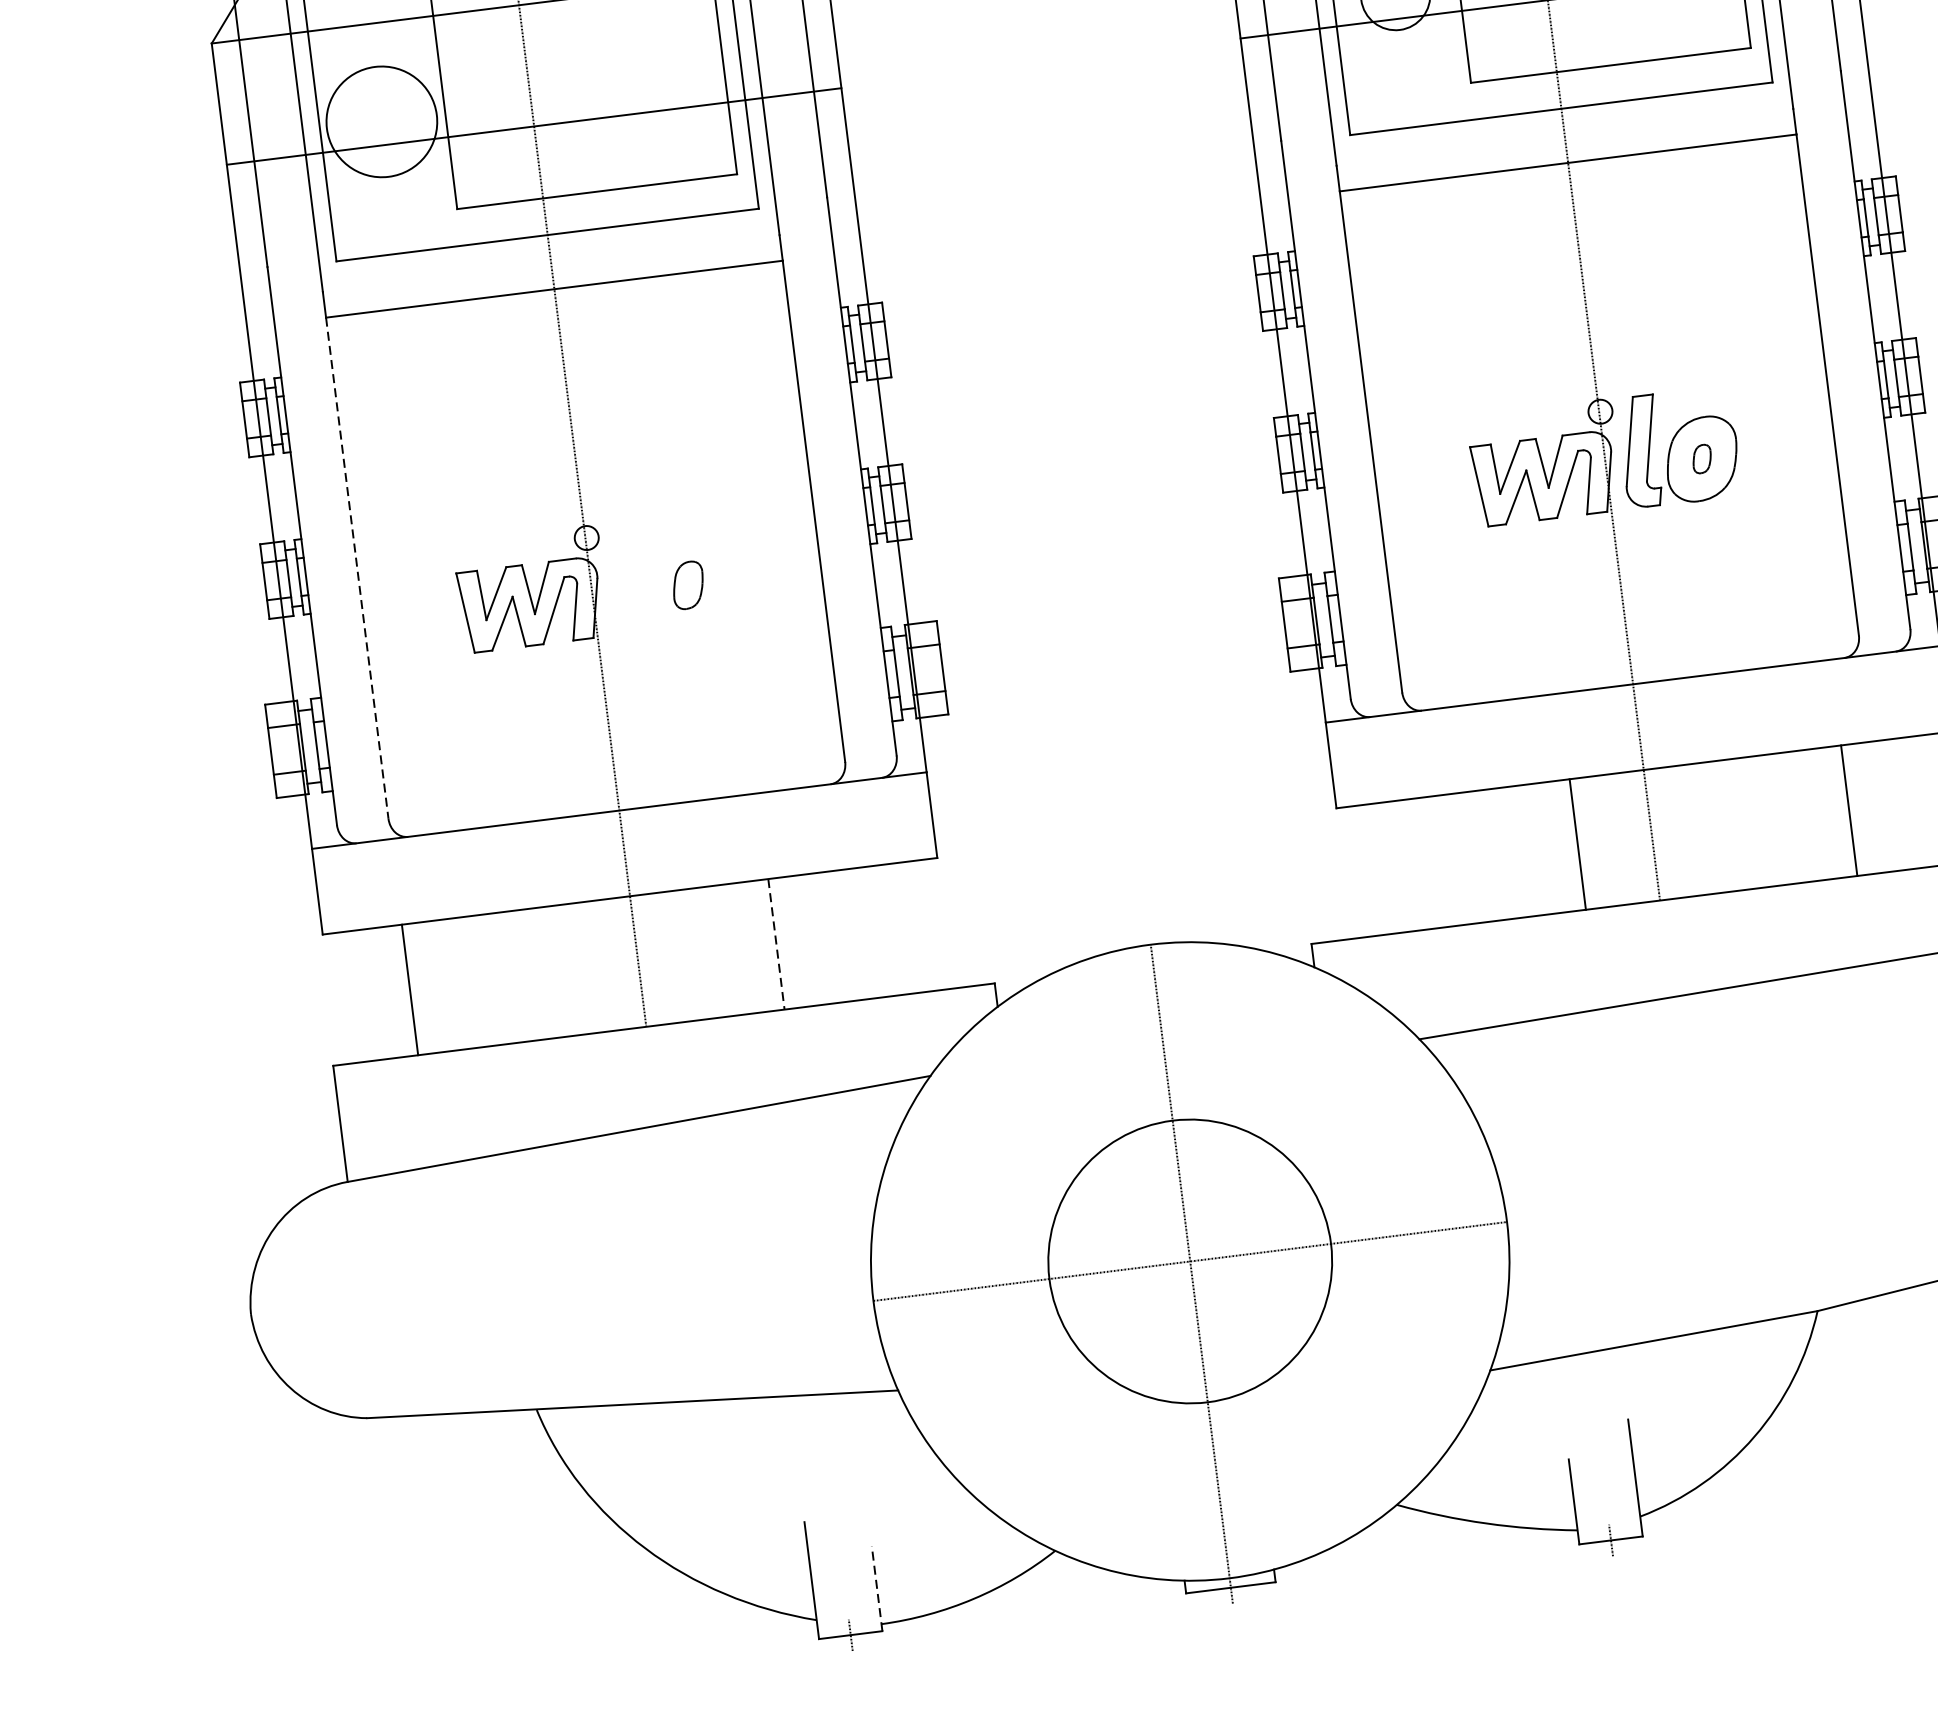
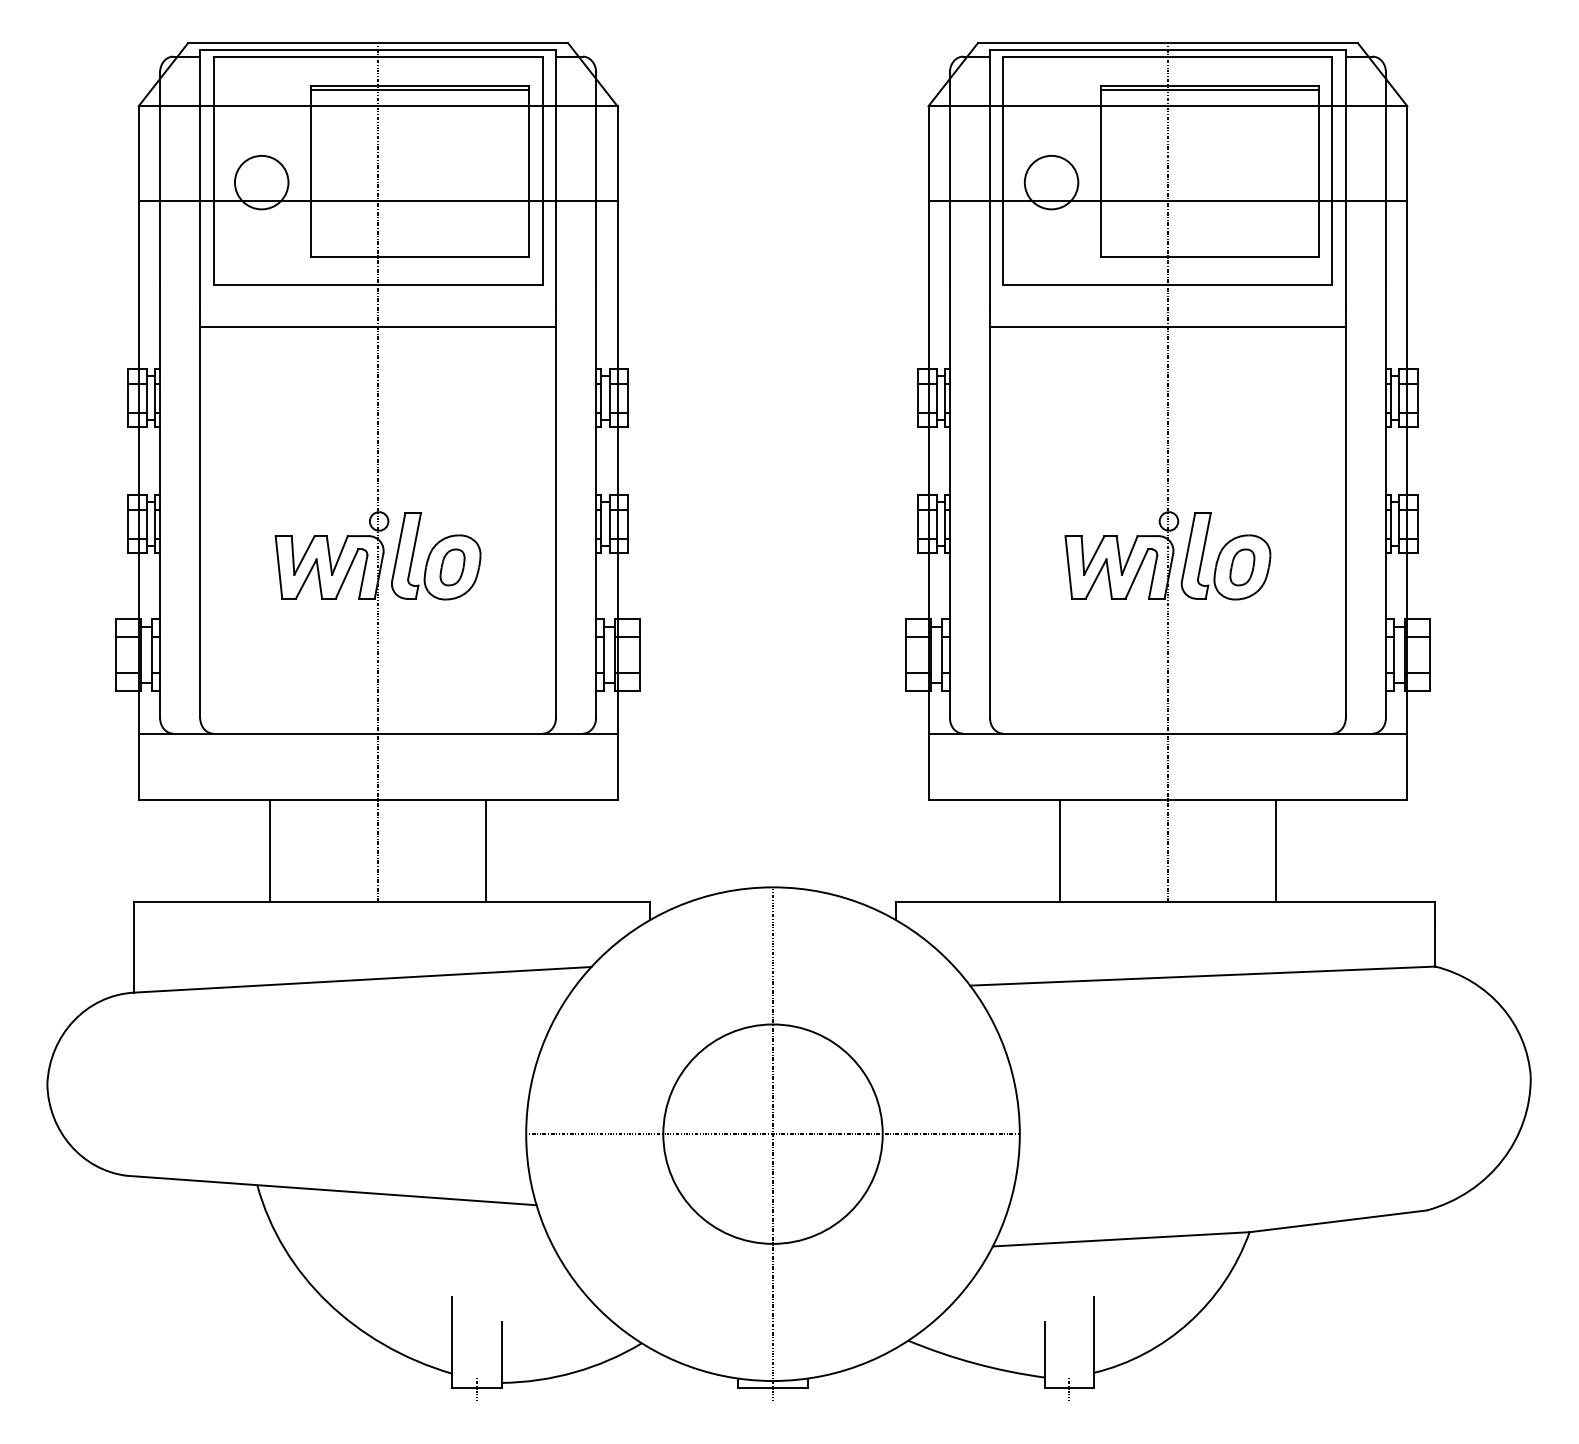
circle: (381, 121) -> (261, 182), size x0.62
part: (1702, 459) -> (1242, 567), size x1.67
line: (357, 569) -> (200, 523), dashed -> solid
part: (665, 573) -> (436, 556), added
line: (1849, 810) -> (1275, 851), moved
line: (1578, 844) -> (1060, 851), moved
line: (776, 944) -> (485, 851), dashed -> solid
line: (410, 990) -> (270, 851), moved
line: (876, 1587) -> (501, 1354), dashed -> solid

